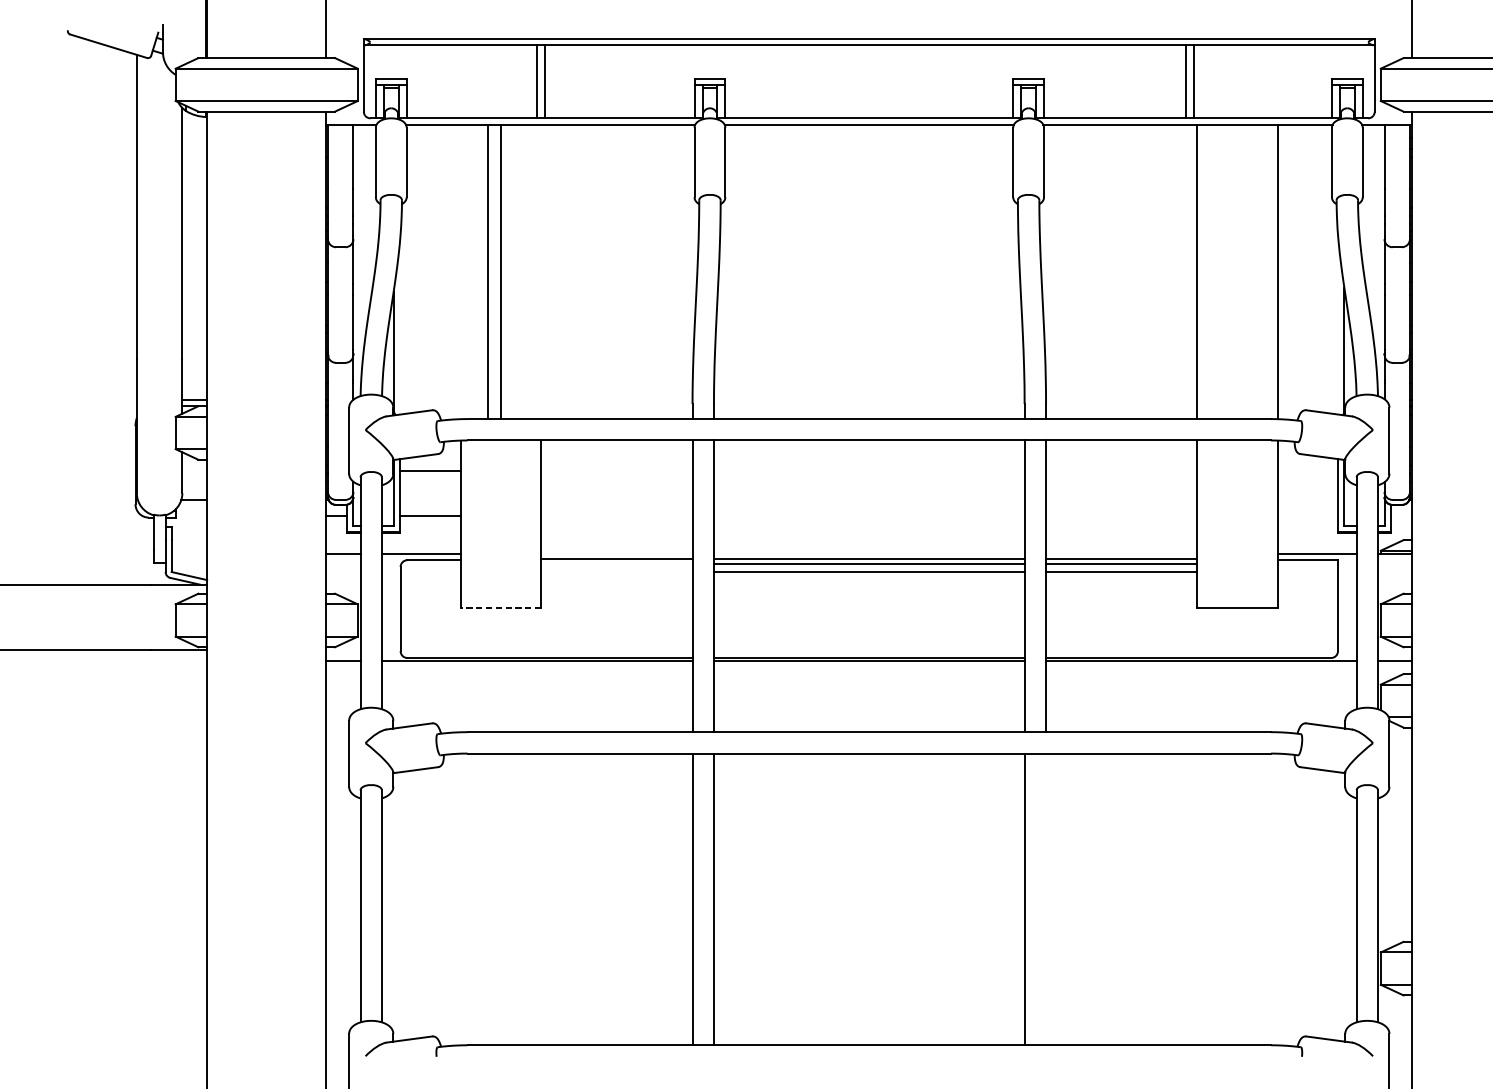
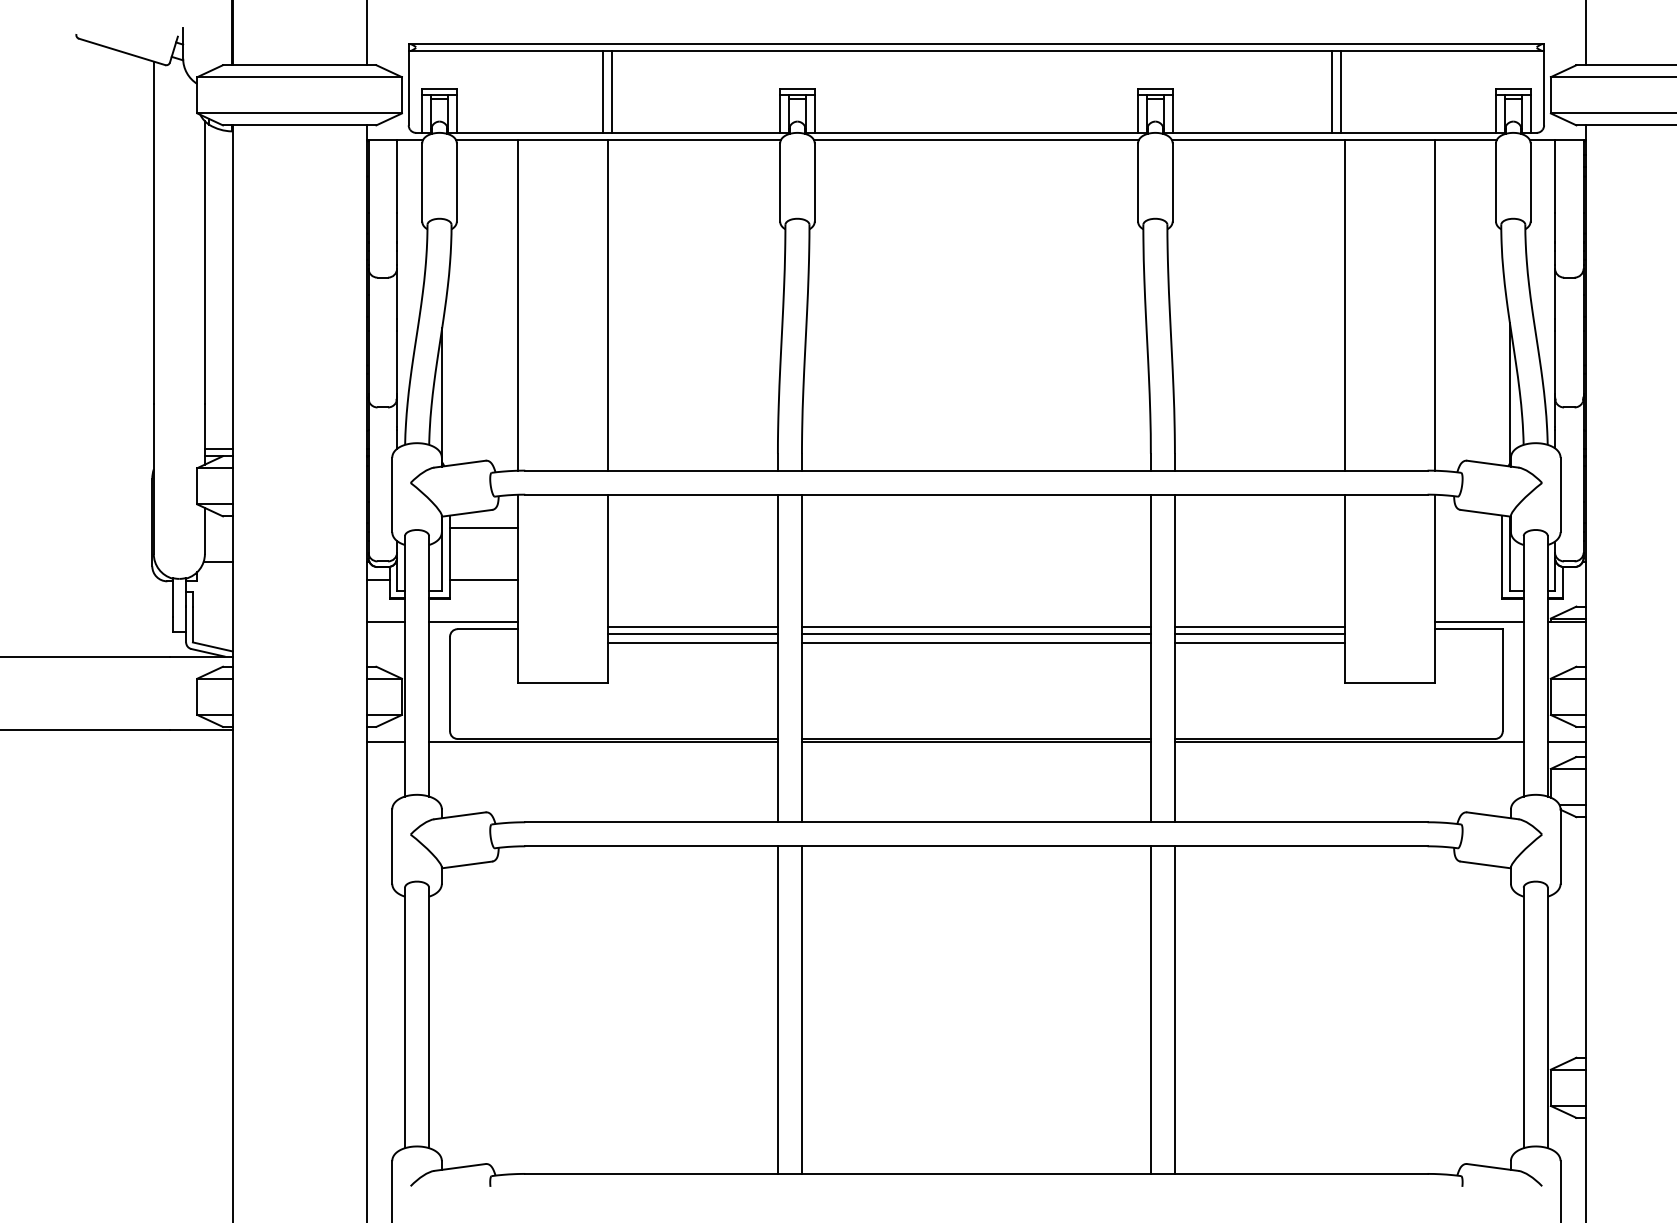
line: (487, 272) -> (607, 305), moved
line: (500, 272) -> (517, 305), moved
line: (616, 564) -> (692, 633), added
line: (616, 572) -> (692, 642), added
line: (500, 607) -> (562, 682), dashed -> solid
line: (1045, 898) -> (1174, 1009), added

